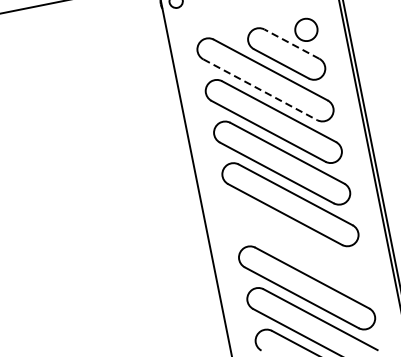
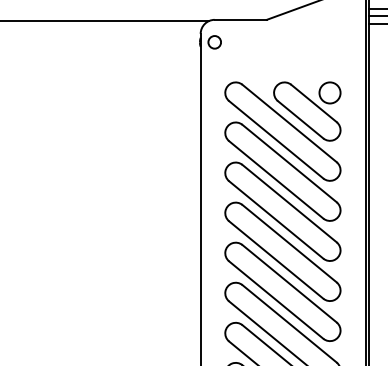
line: (291, 44) -> (313, 103), dashed -> solid
line: (260, 89) -> (276, 139), dashed -> solid
part: (298, 245) -> (282, 291), added

